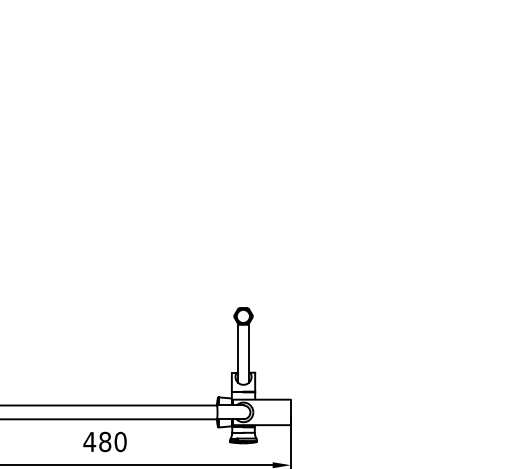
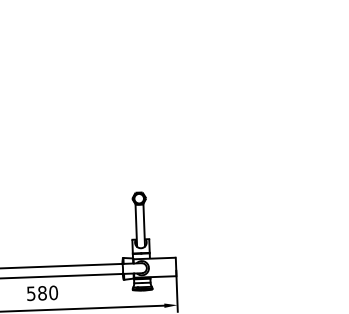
text: (89, 442) -> (31, 294), 480 -> 580

